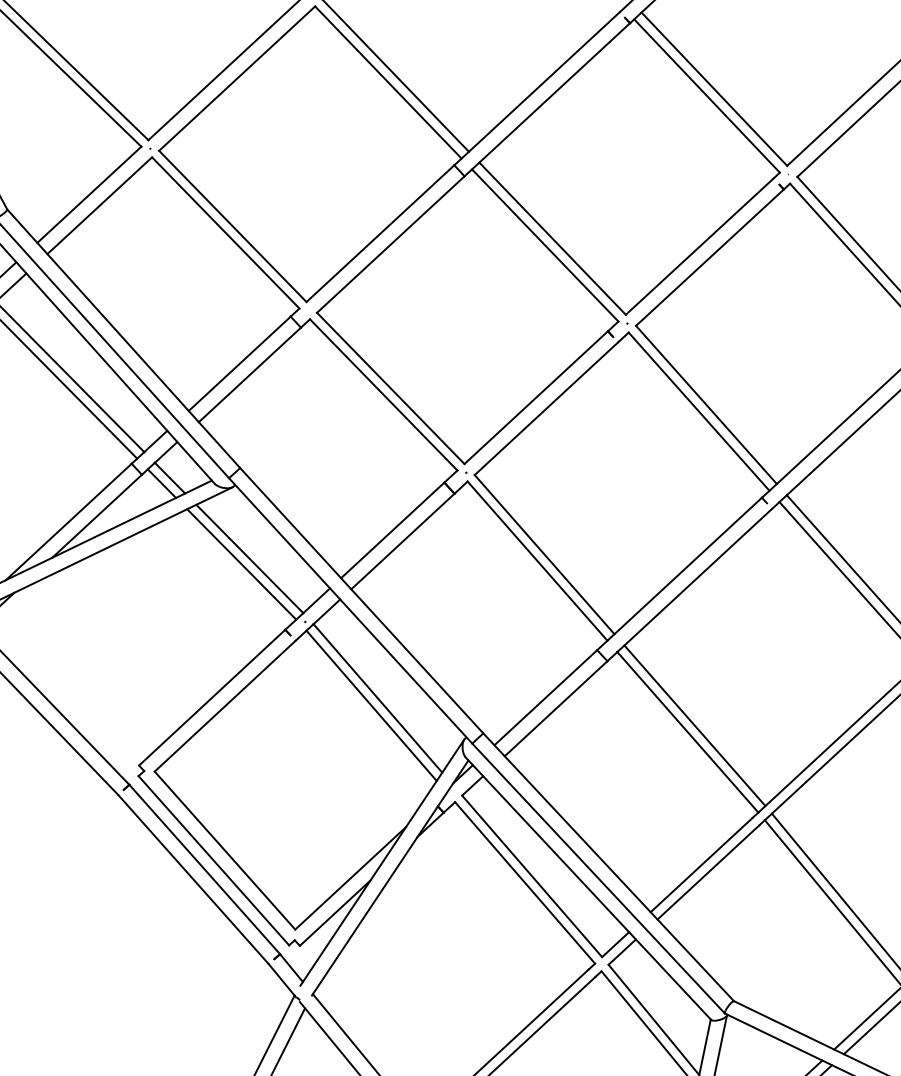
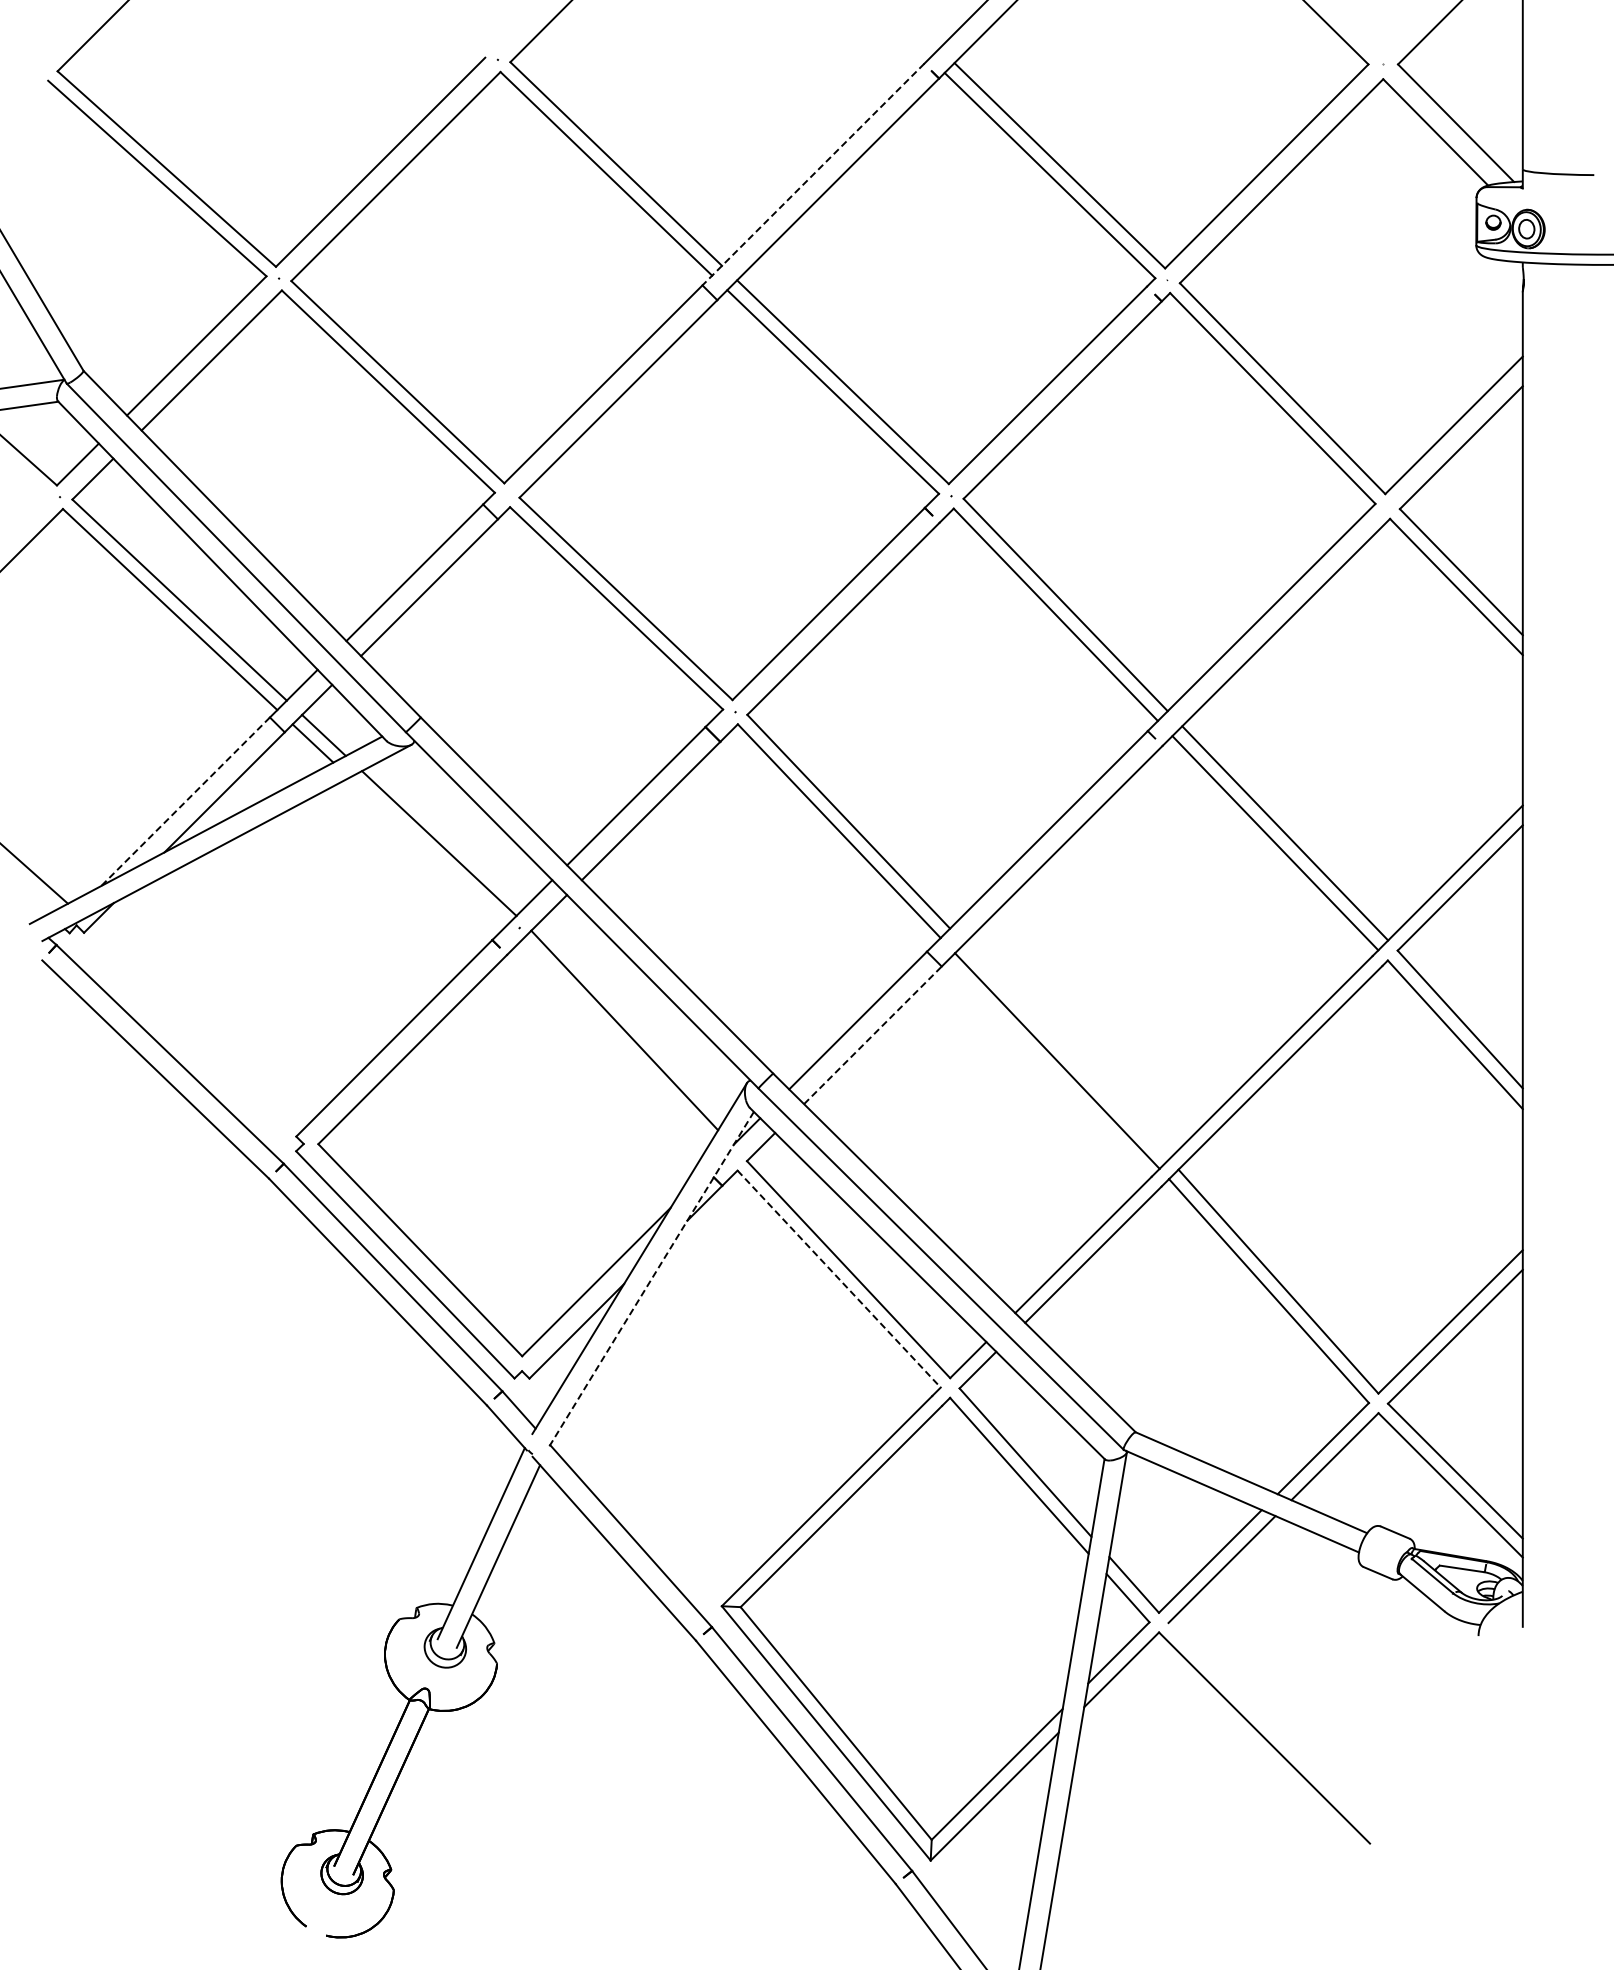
line: (537, 88) -> (813, 174), solid -> dashed
line: (68, 522) -> (185, 802), solid -> dashed
line: (241, 564) -> (428, 851), removed
line: (370, 706) -> (615, 1041), removed
line: (556, 708) -> (873, 1034), solid -> dashed
line: (694, 725) -> (1066, 1051), removed
line: (390, 878) -> (651, 1279), solid -> dashed
line: (525, 883) -> (839, 1279), solid -> dashed

